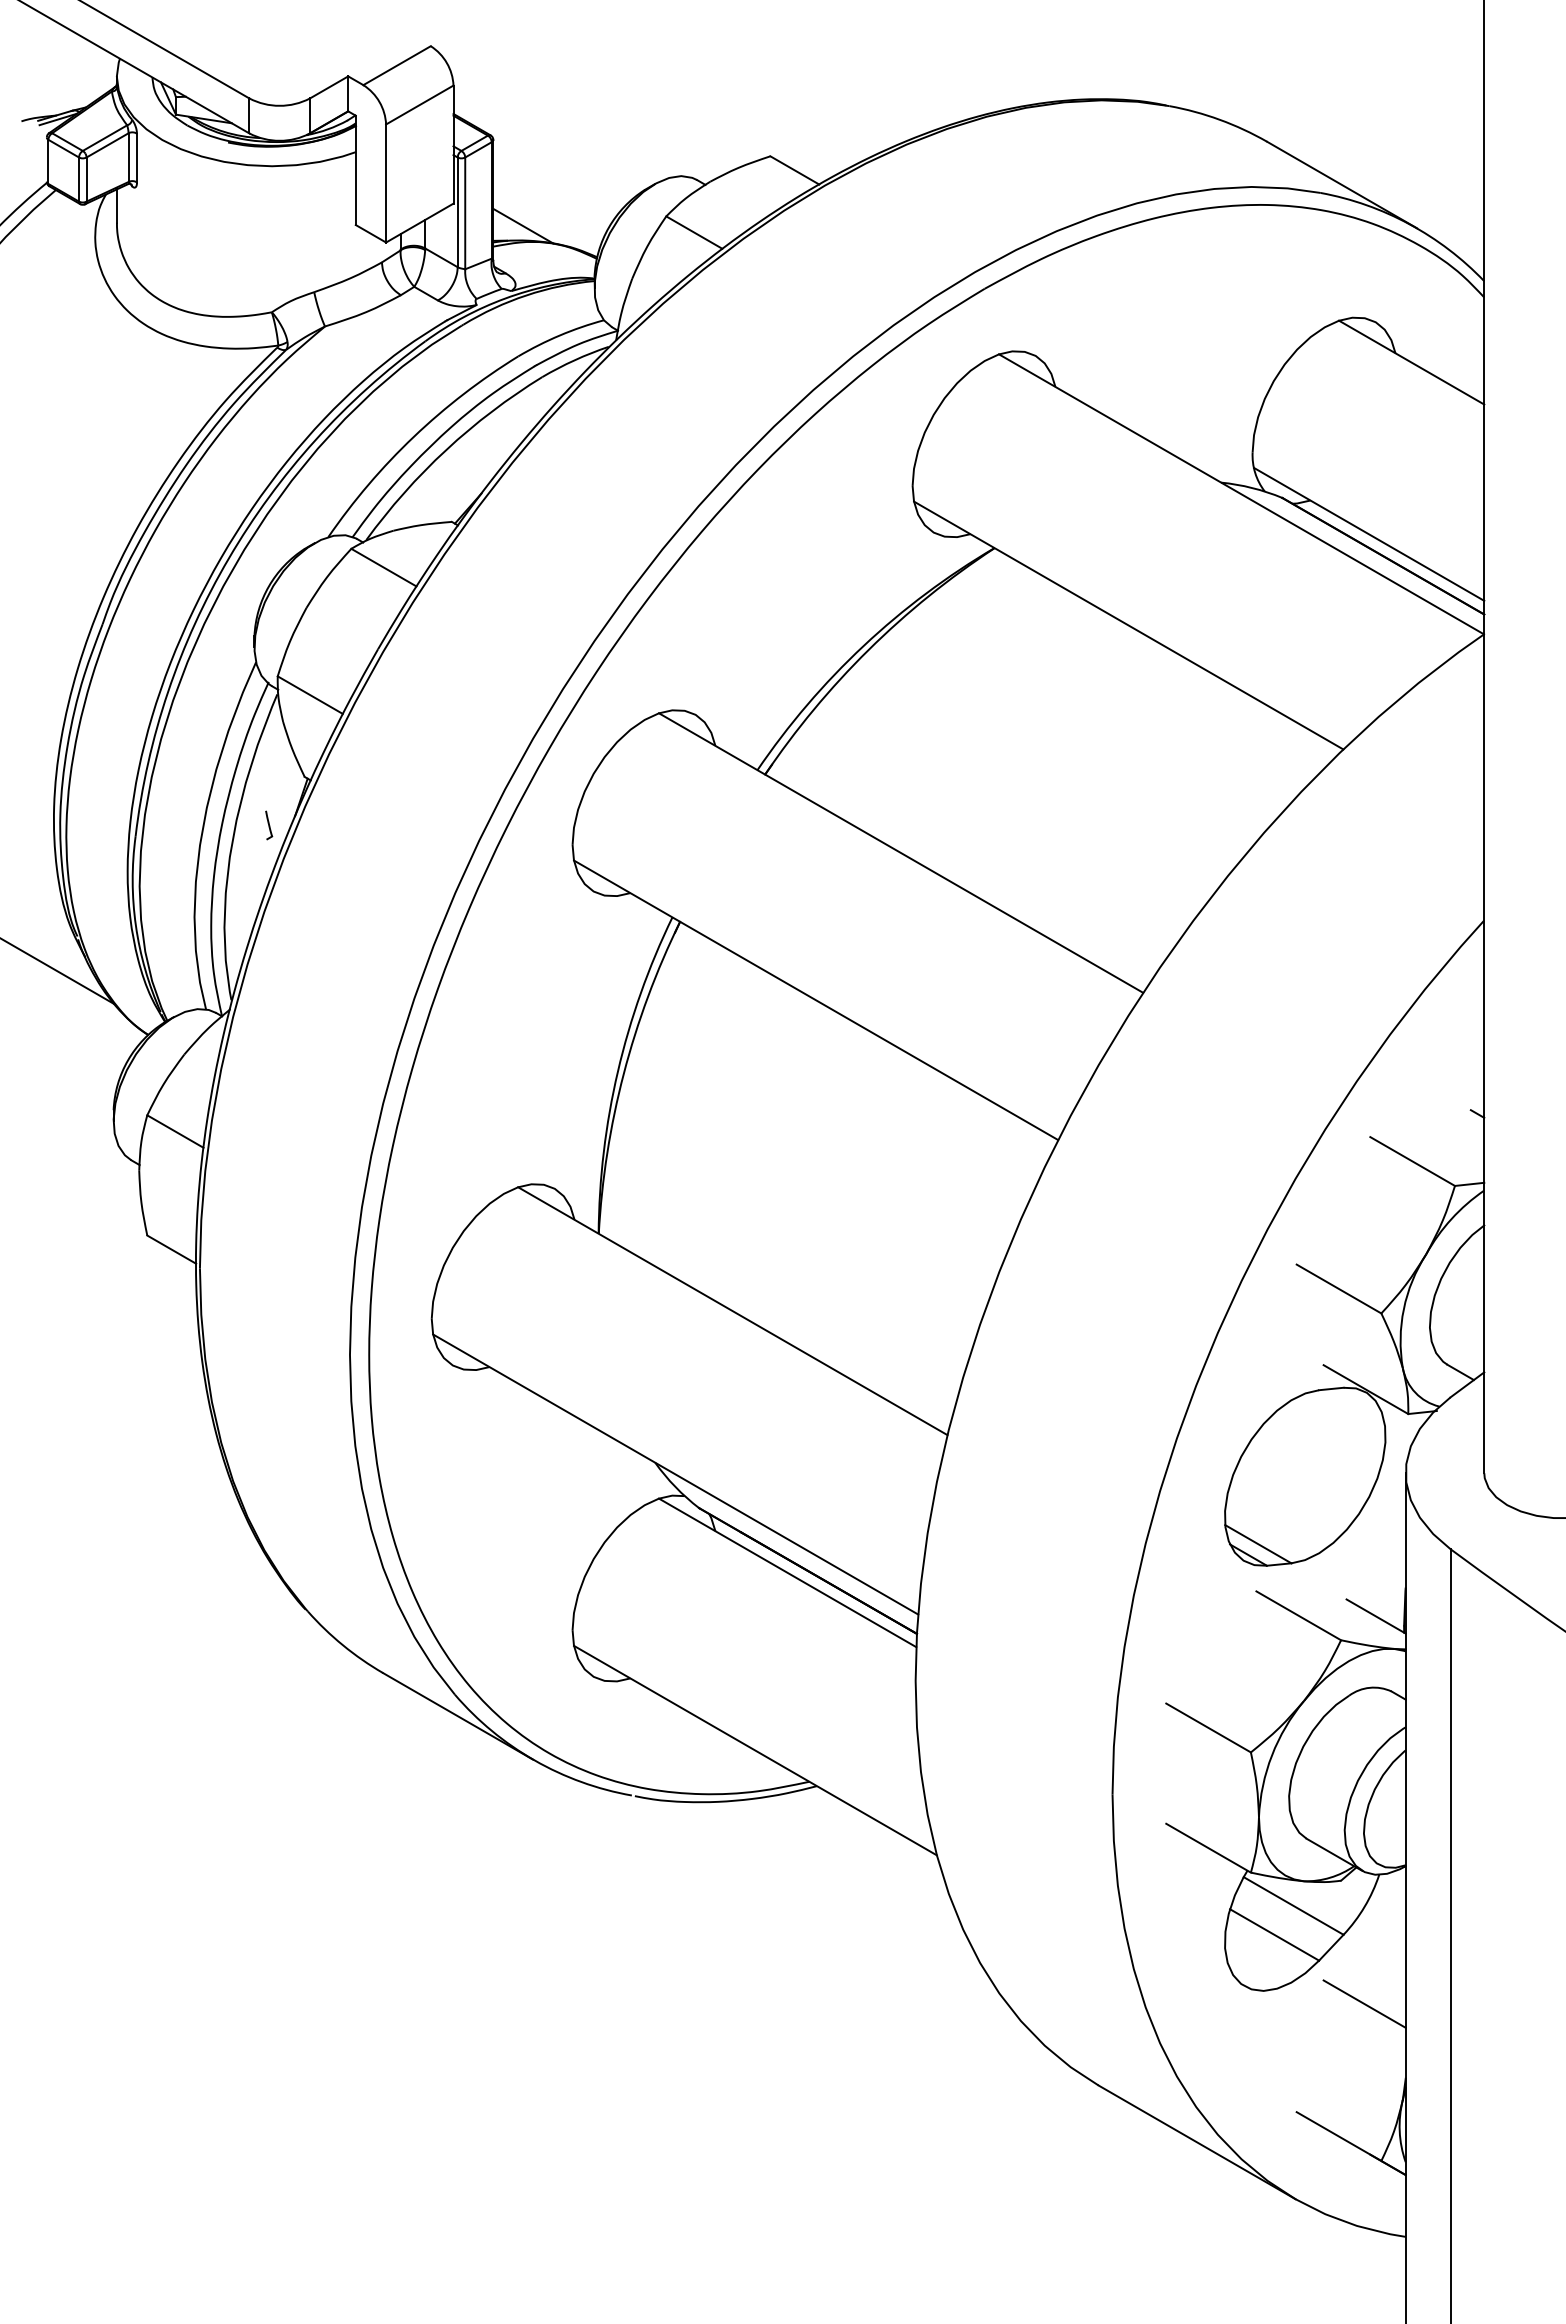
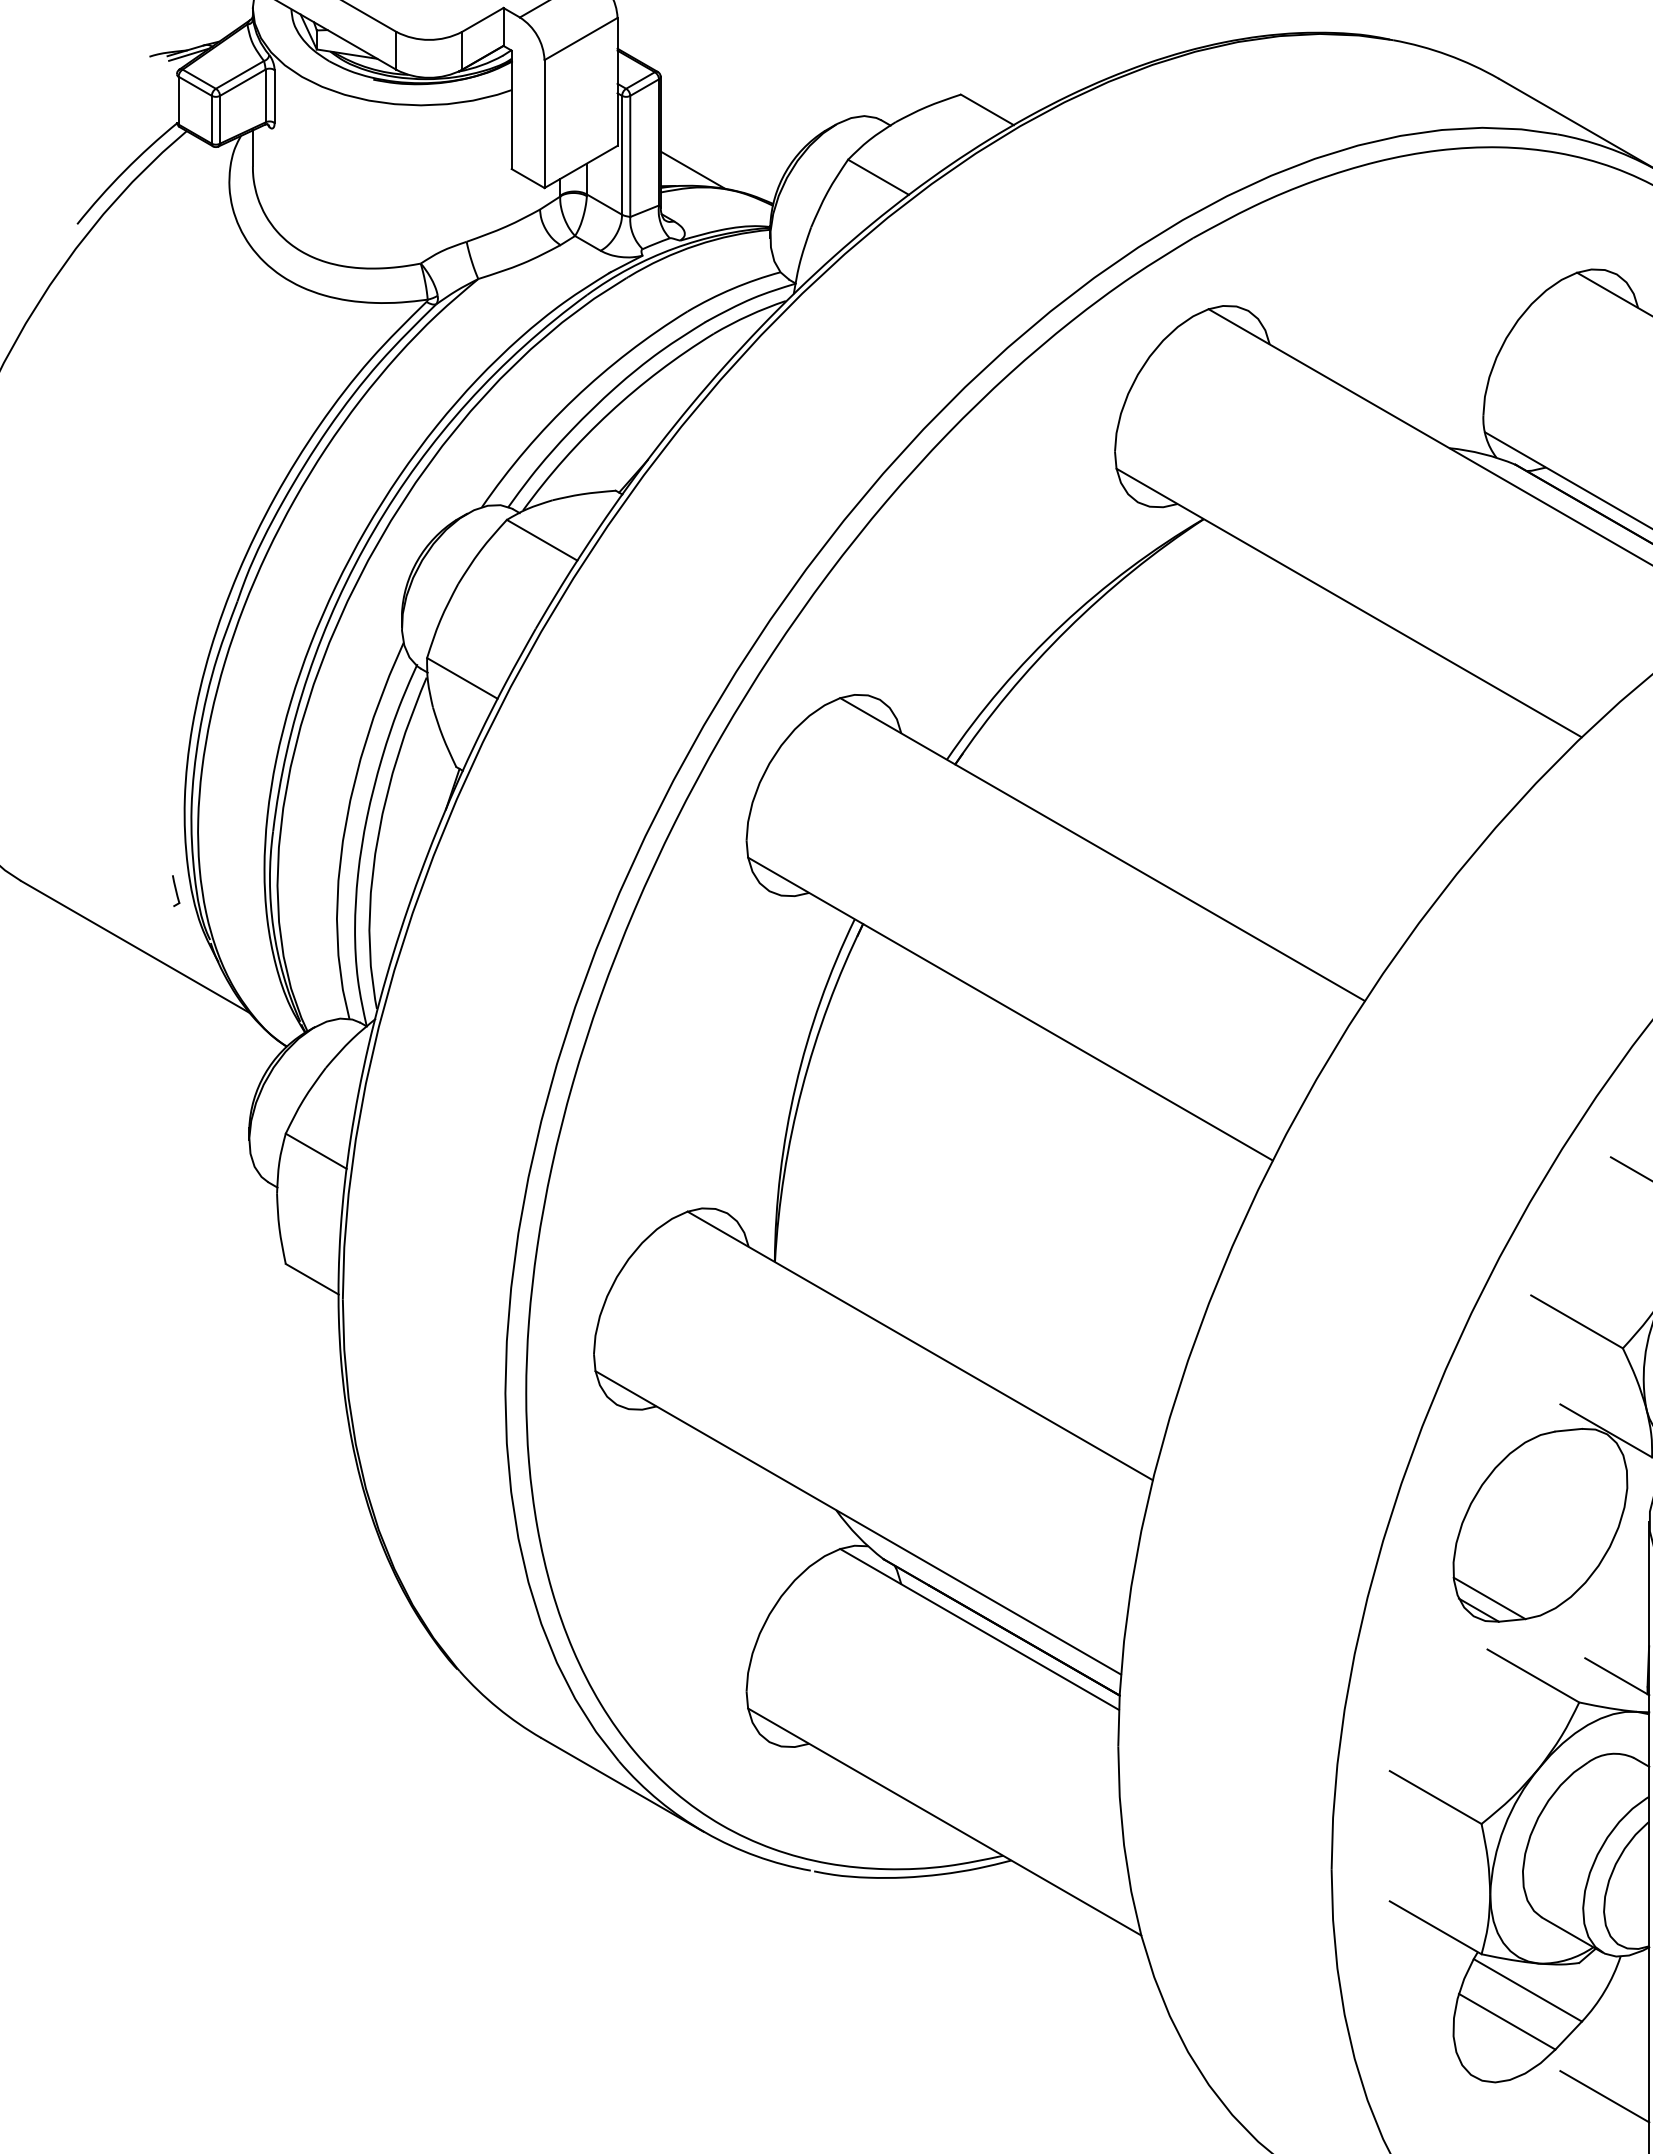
part: (269, 825) -> (176, 891), moved

